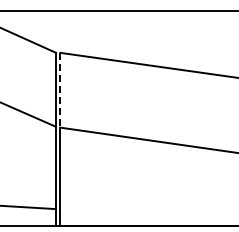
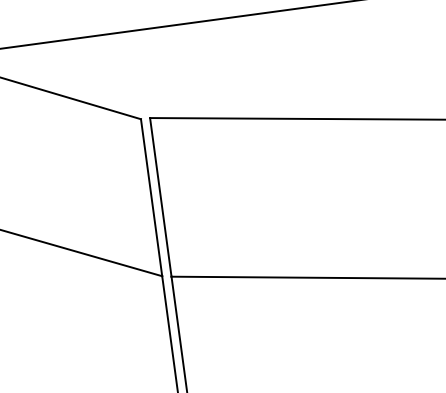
line: (60, 90) -> (161, 197), dashed -> solid

